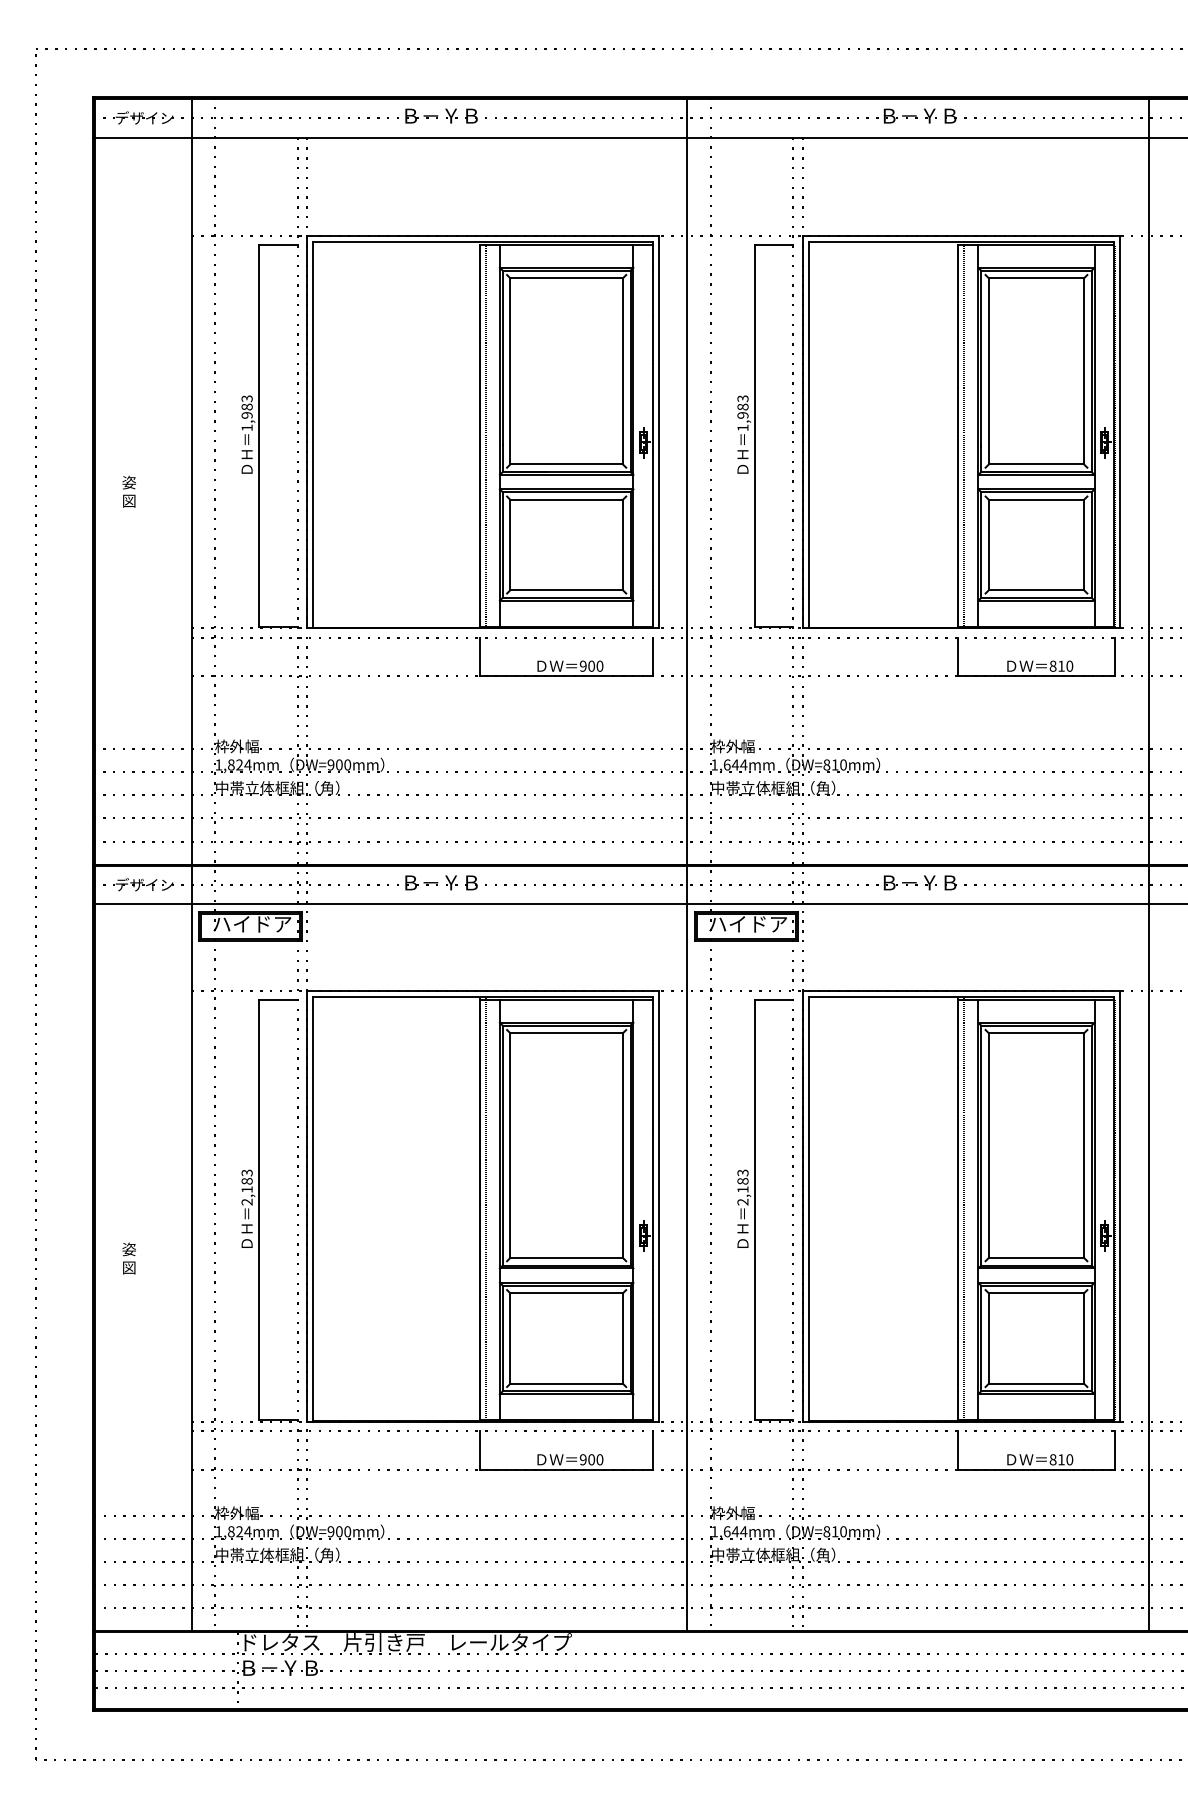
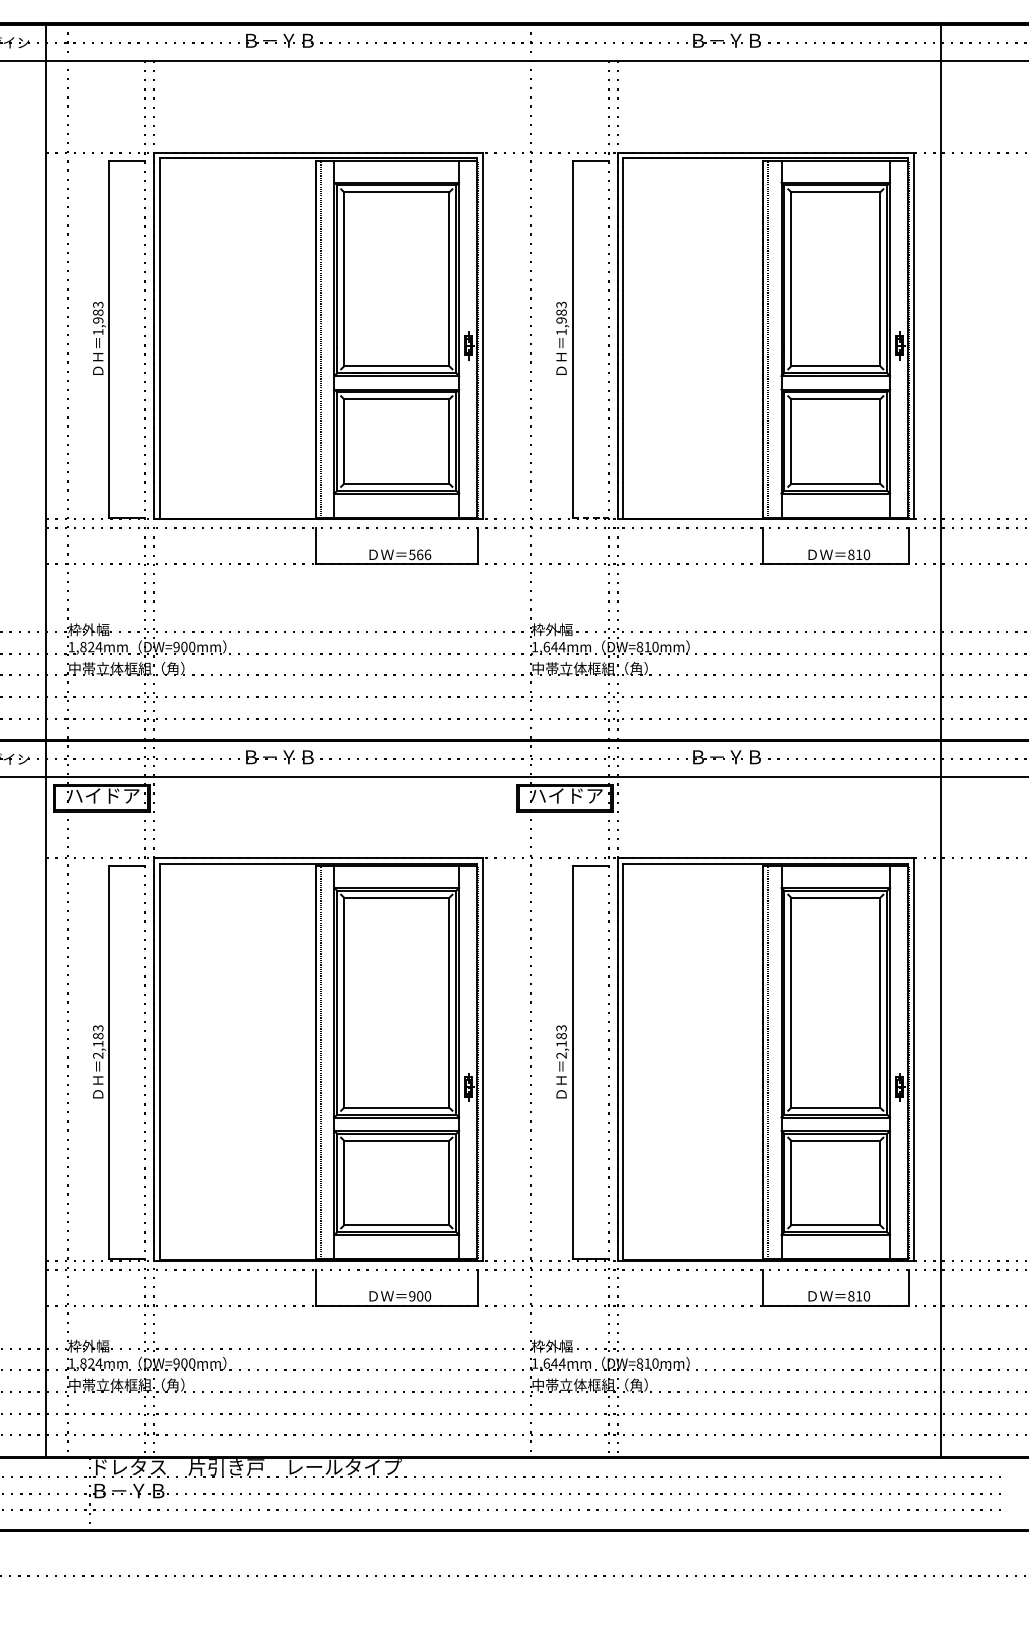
line: (774, 626) -> (590, 517), solid -> dashed
text: (591, 665) -> (420, 554), 900 -> 566
line: (687, 864) -> (509, 740), removed

